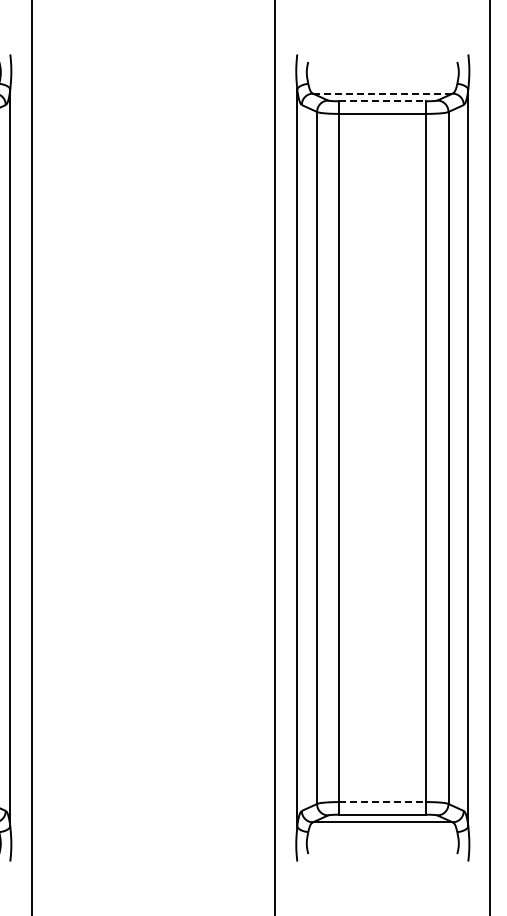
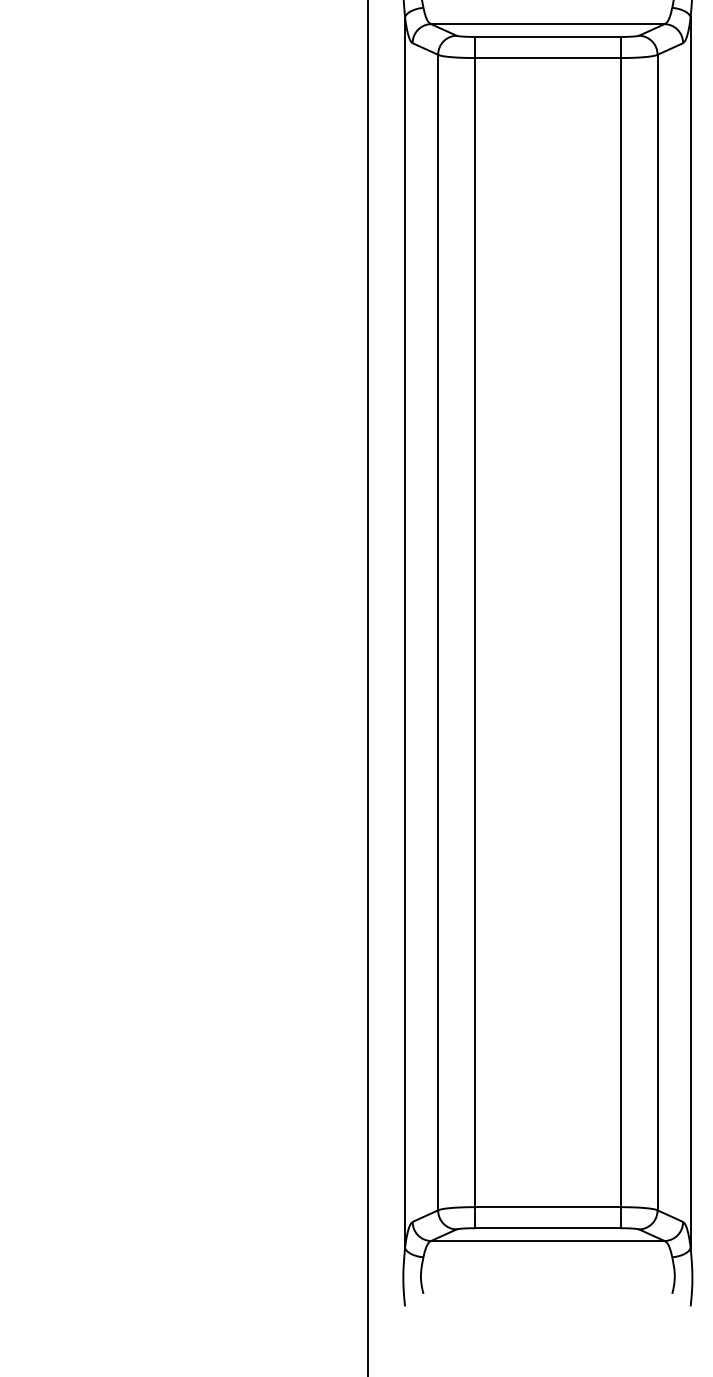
line: (382, 93) -> (547, 23), dashed -> solid
line: (382, 101) -> (547, 37), dashed -> solid
line: (382, 802) -> (547, 1207), dashed -> solid

